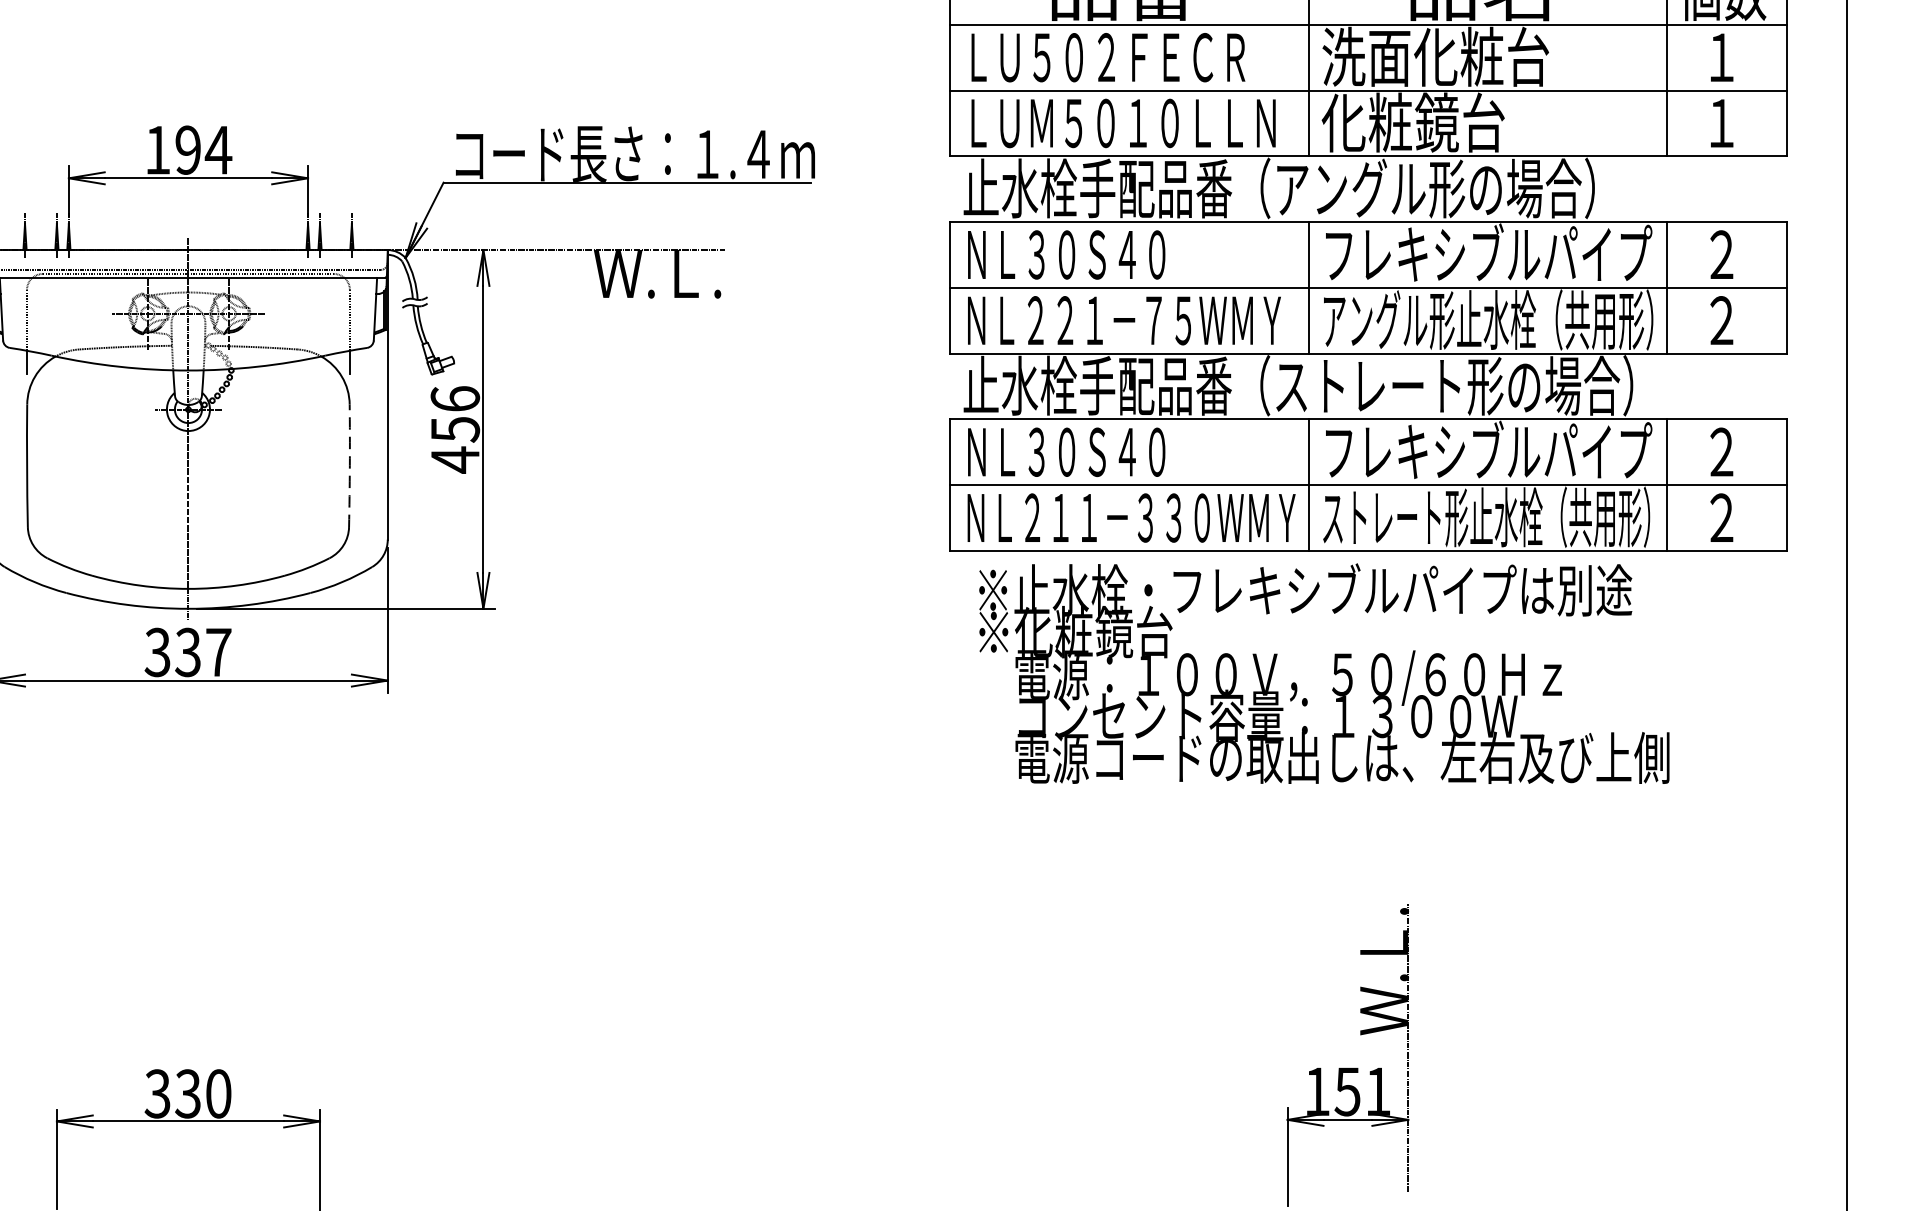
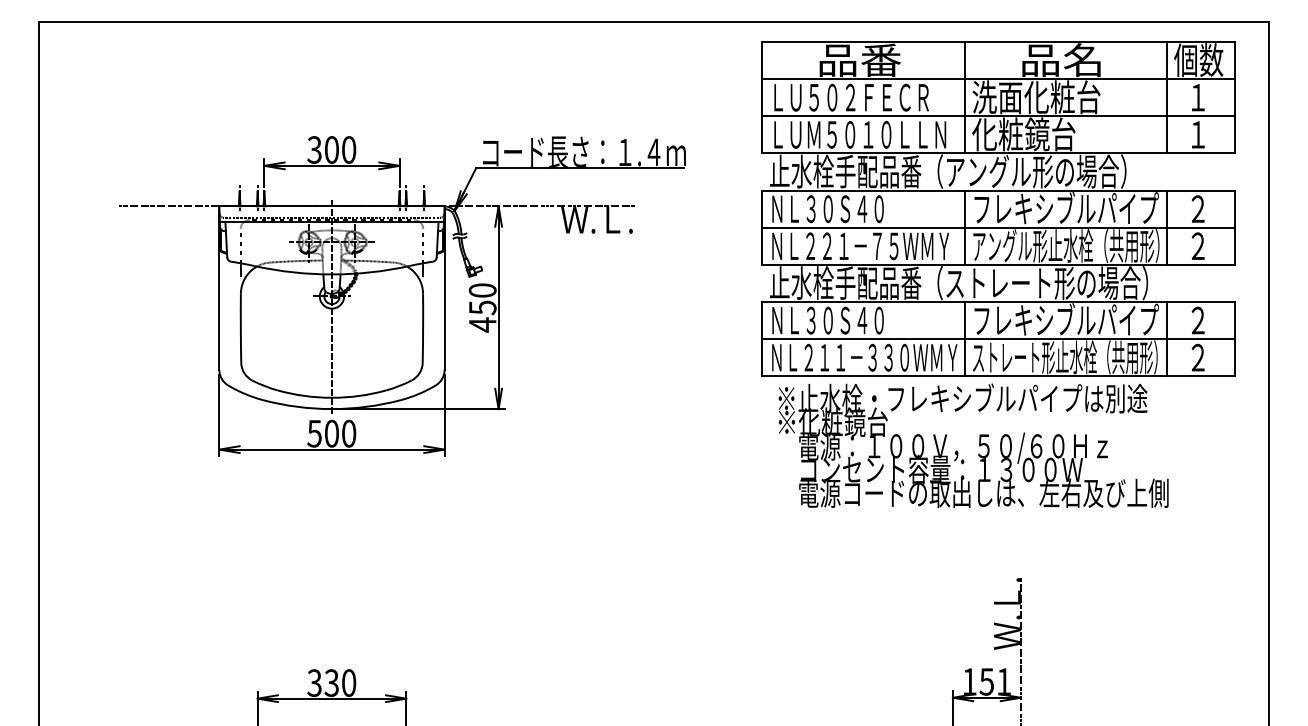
text: (187, 149) -> (331, 149), 194 -> 300
text: (454, 398) -> (482, 290), 456 -> 450
arc: (350, 466) -> (423, 328), dashed -> solid
text: (187, 652) -> (331, 433), 337 -> 500

